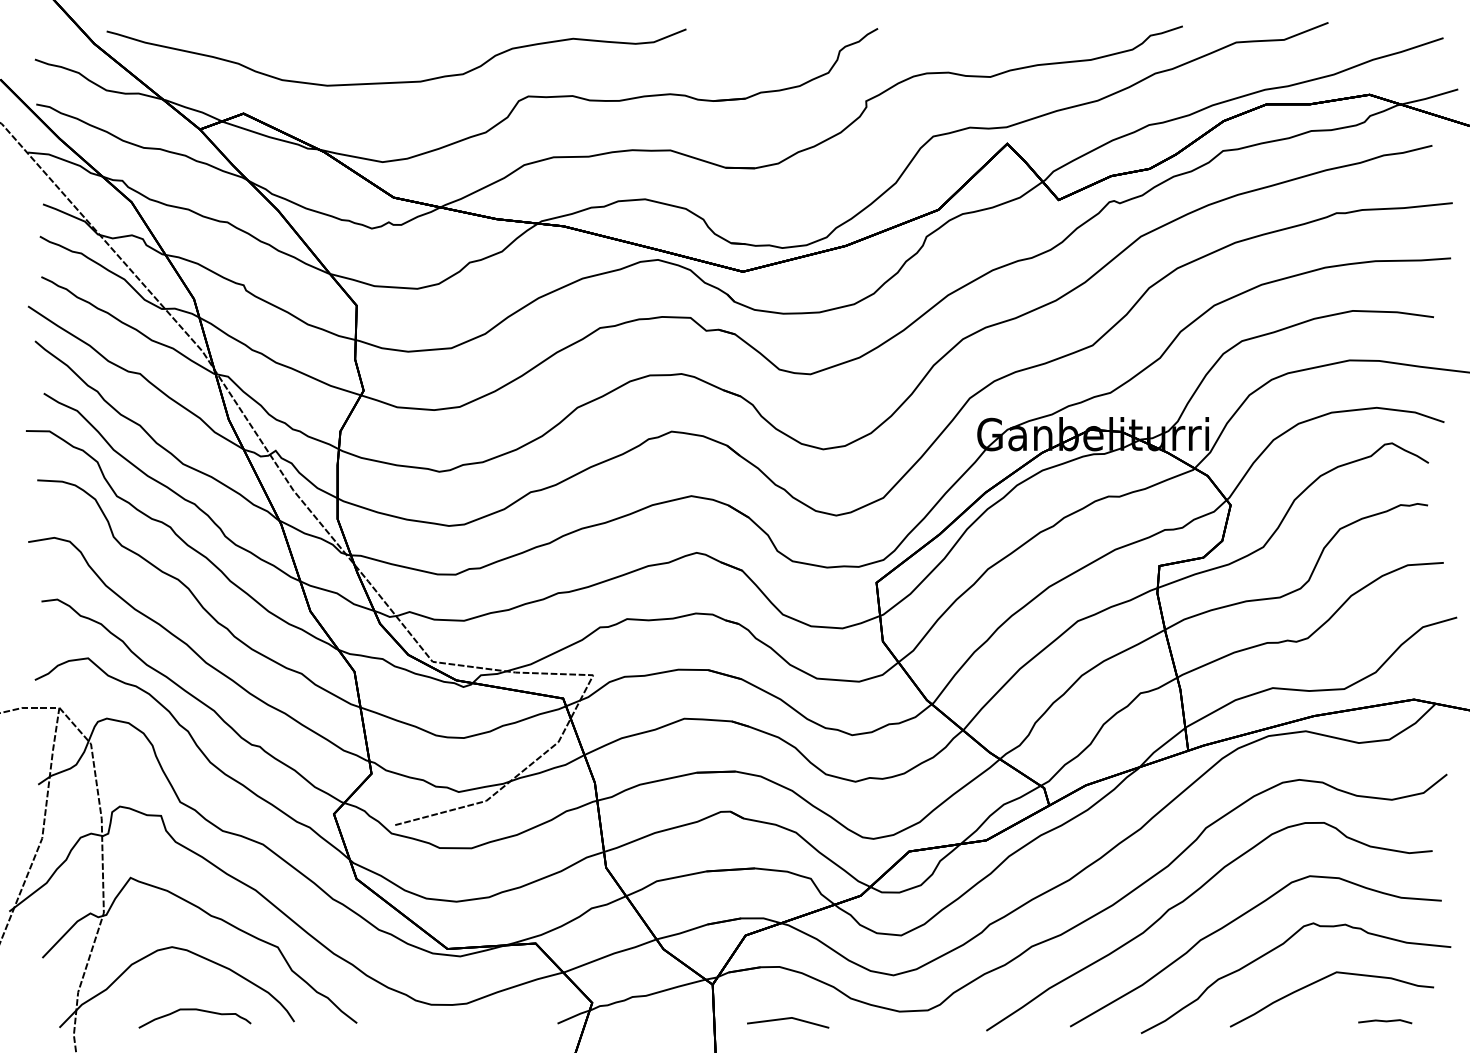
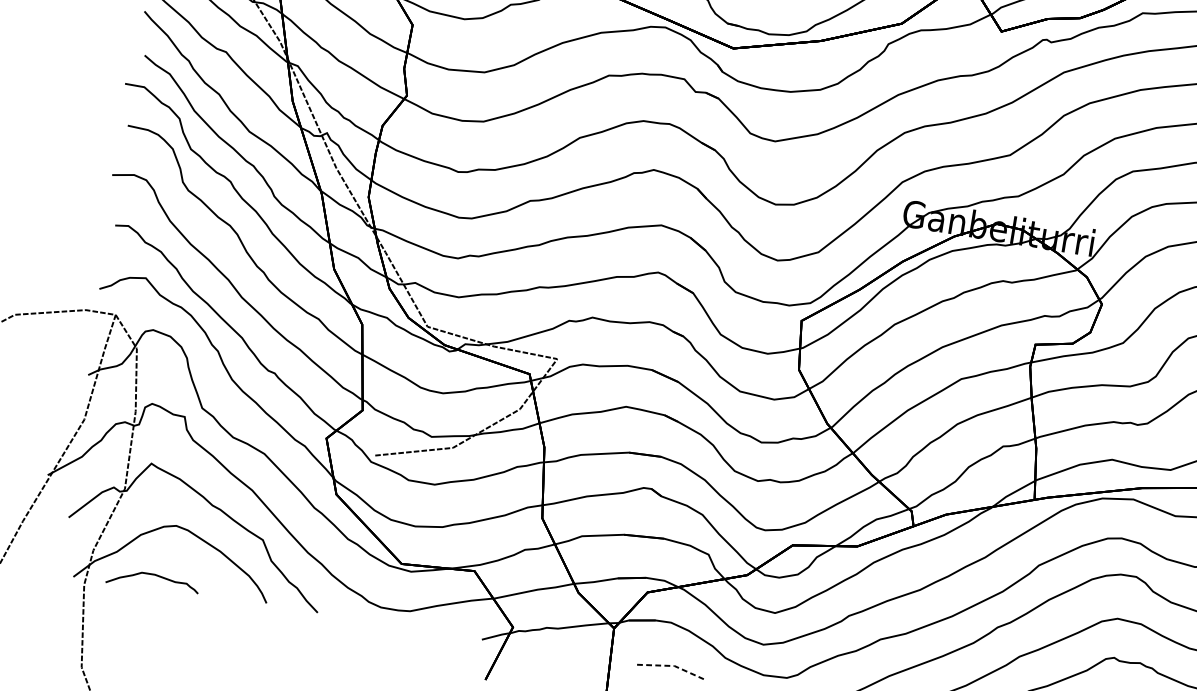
curve: (194, 1010) -> (153, 575), moved
line: (788, 1018) -> (671, 666), solid -> dashed

